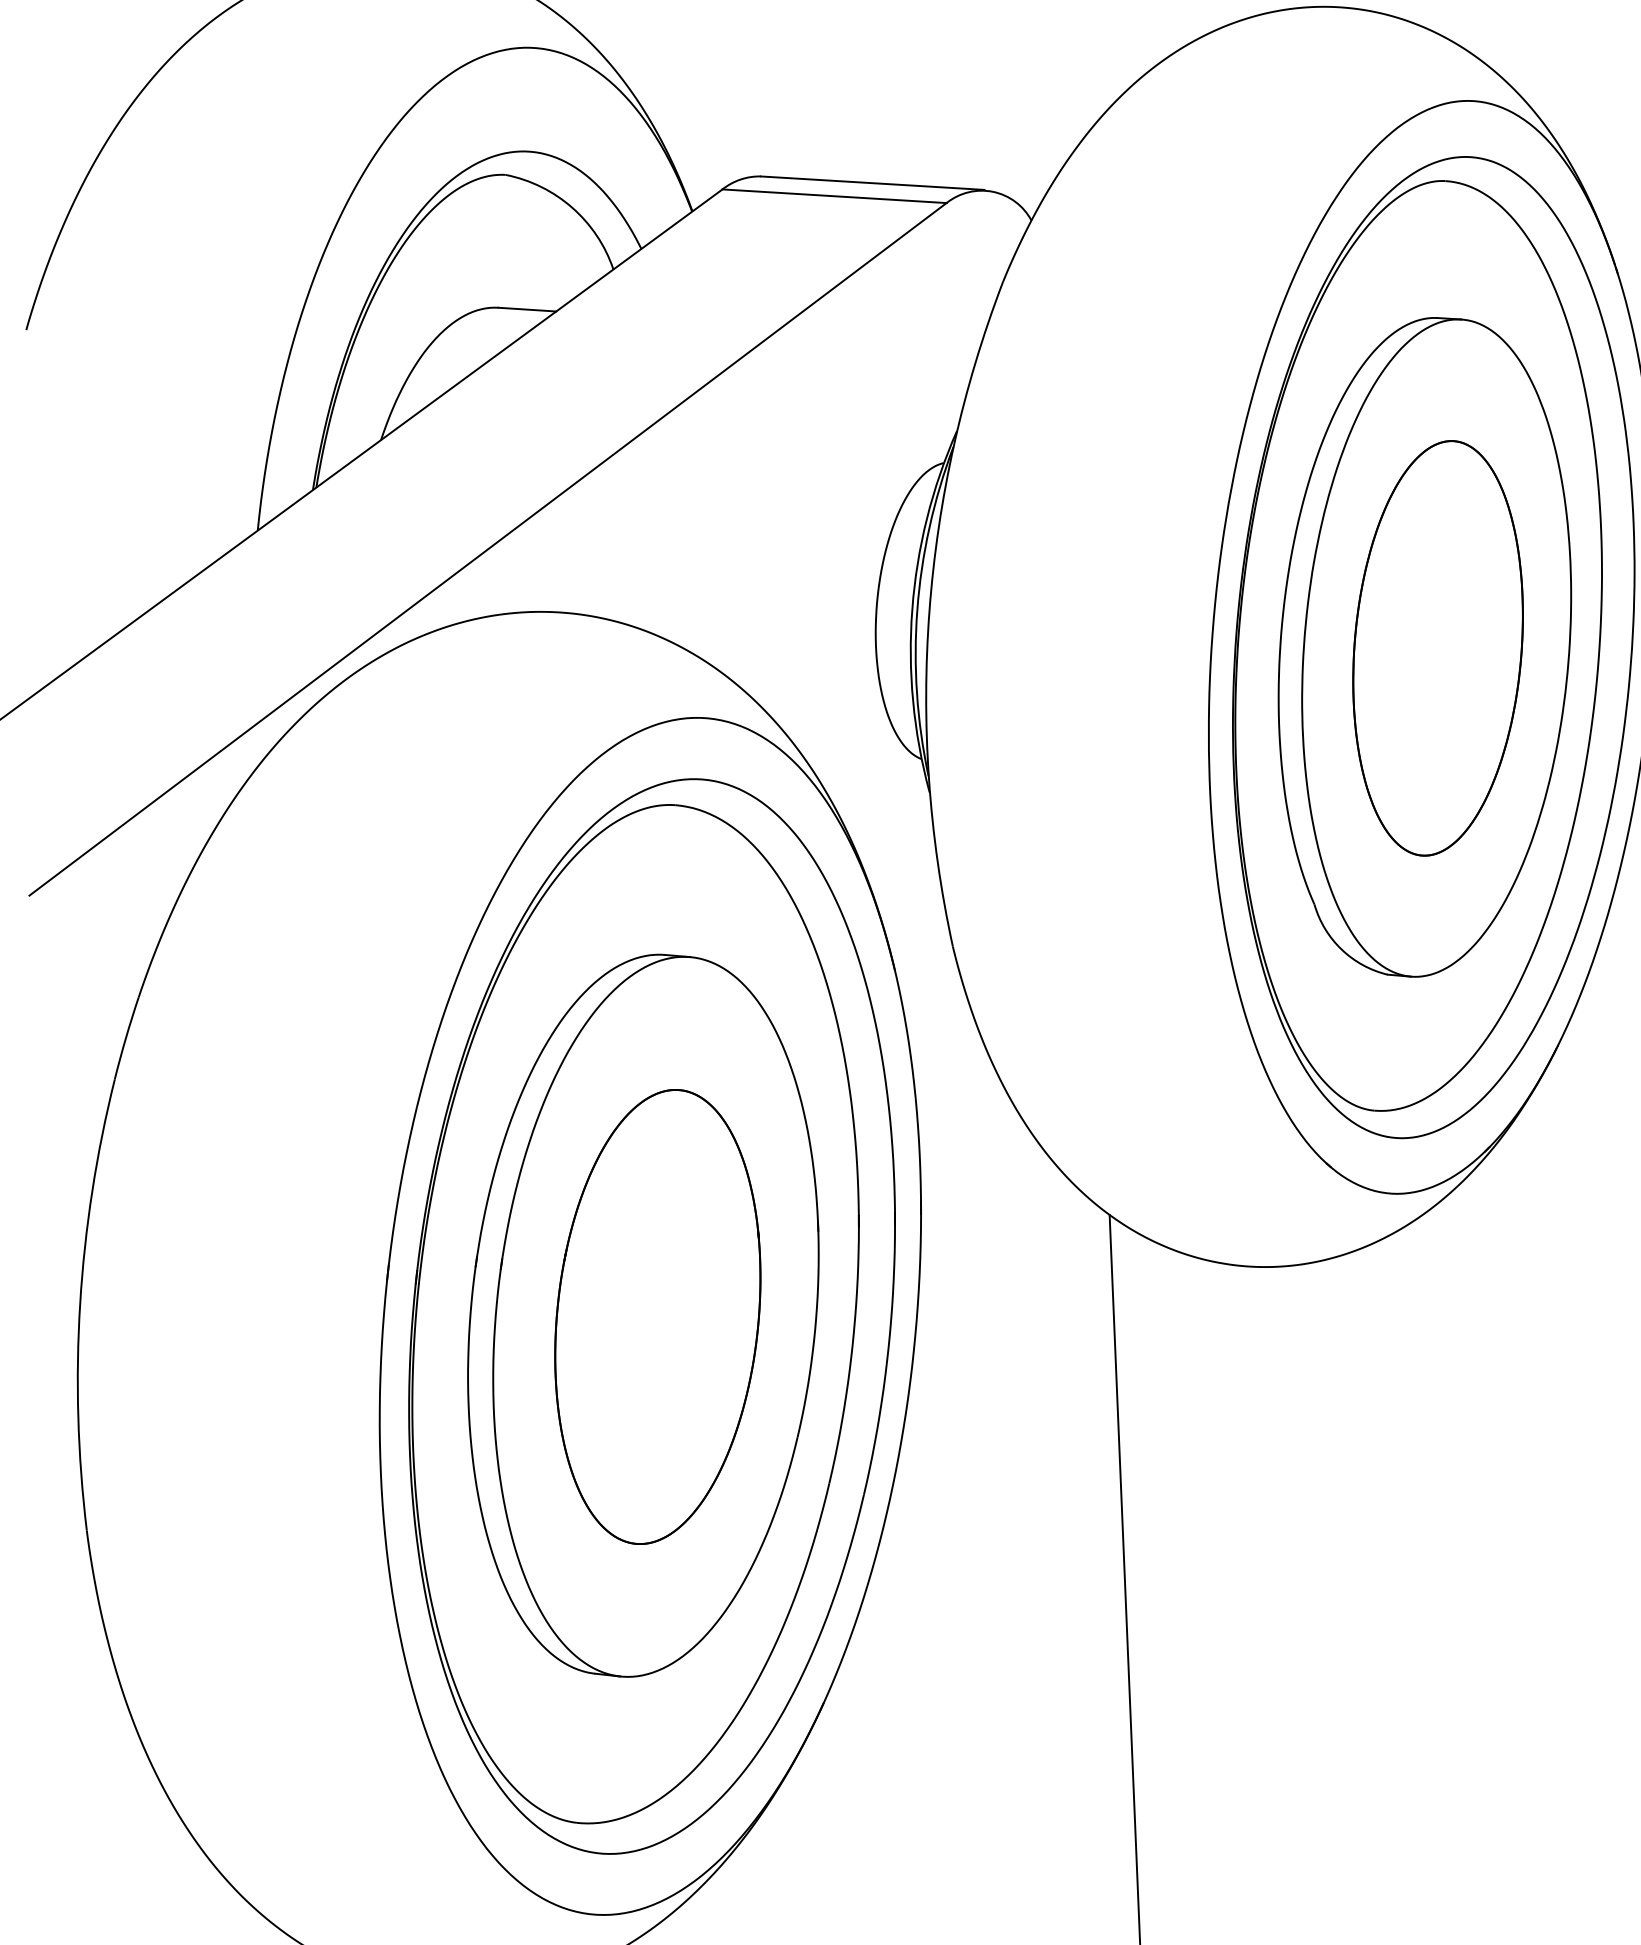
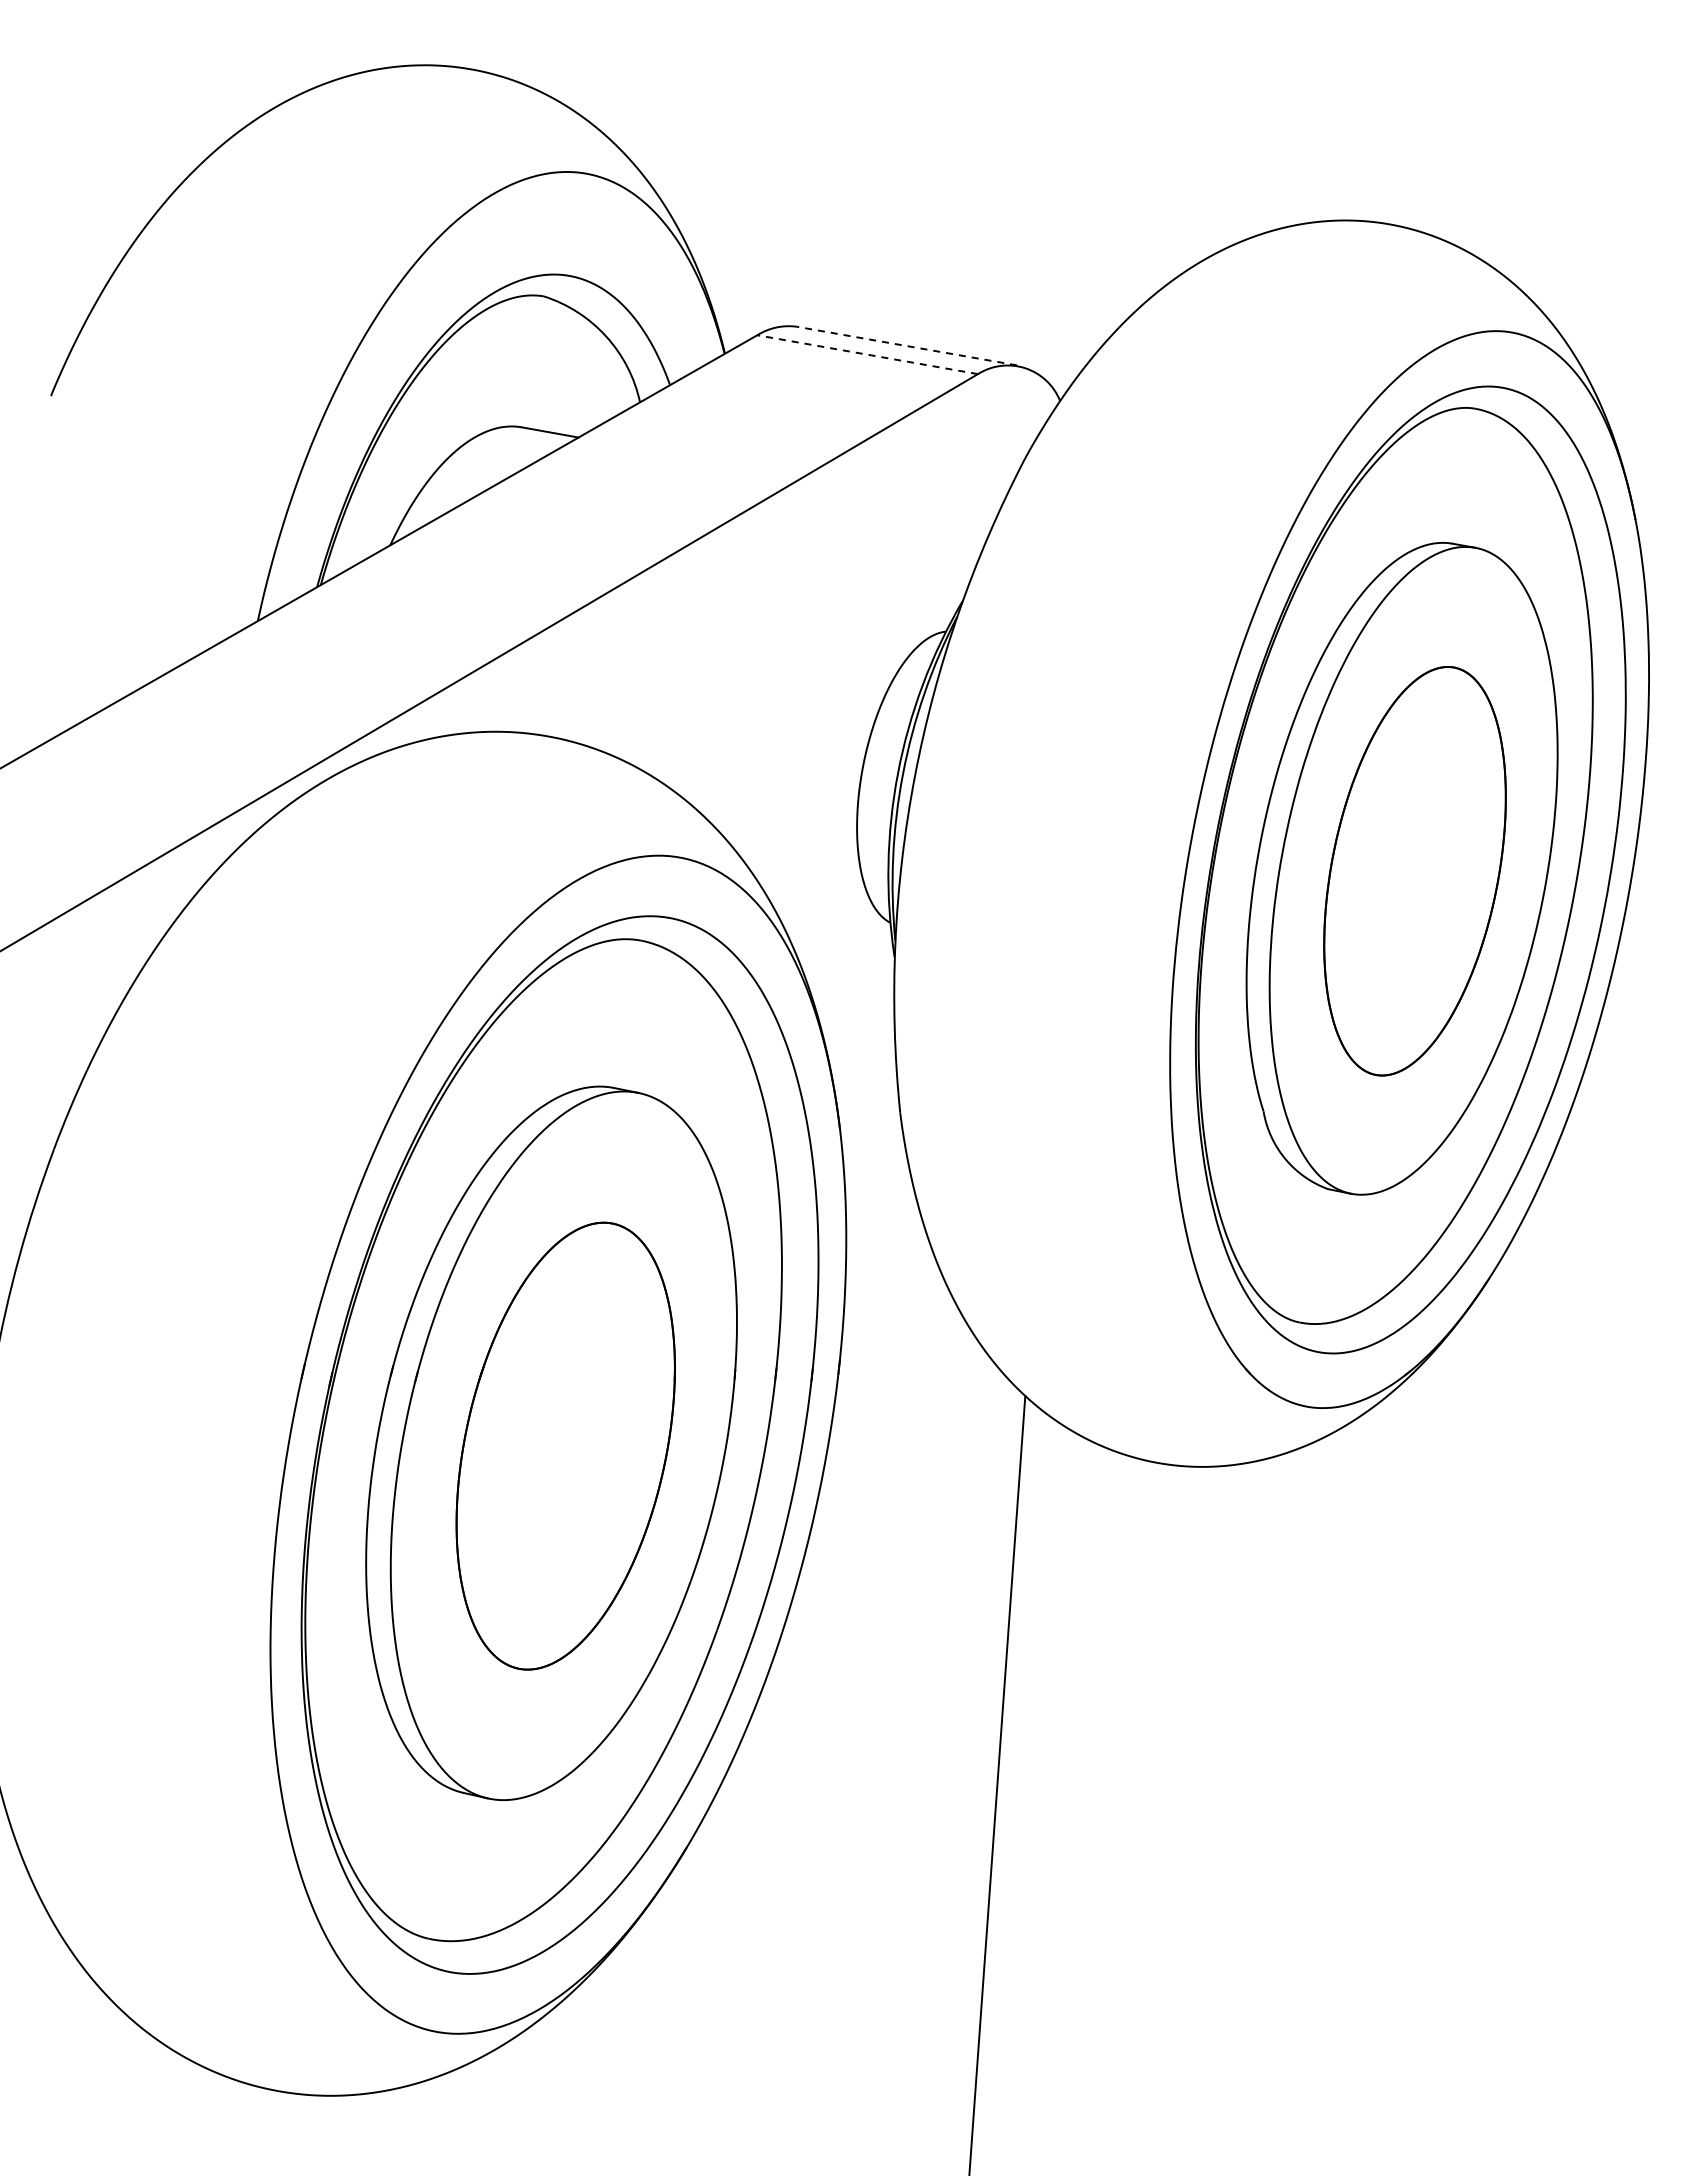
line: (873, 183) -> (907, 346), solid -> dashed
line: (834, 196) -> (867, 354), solid -> dashed

